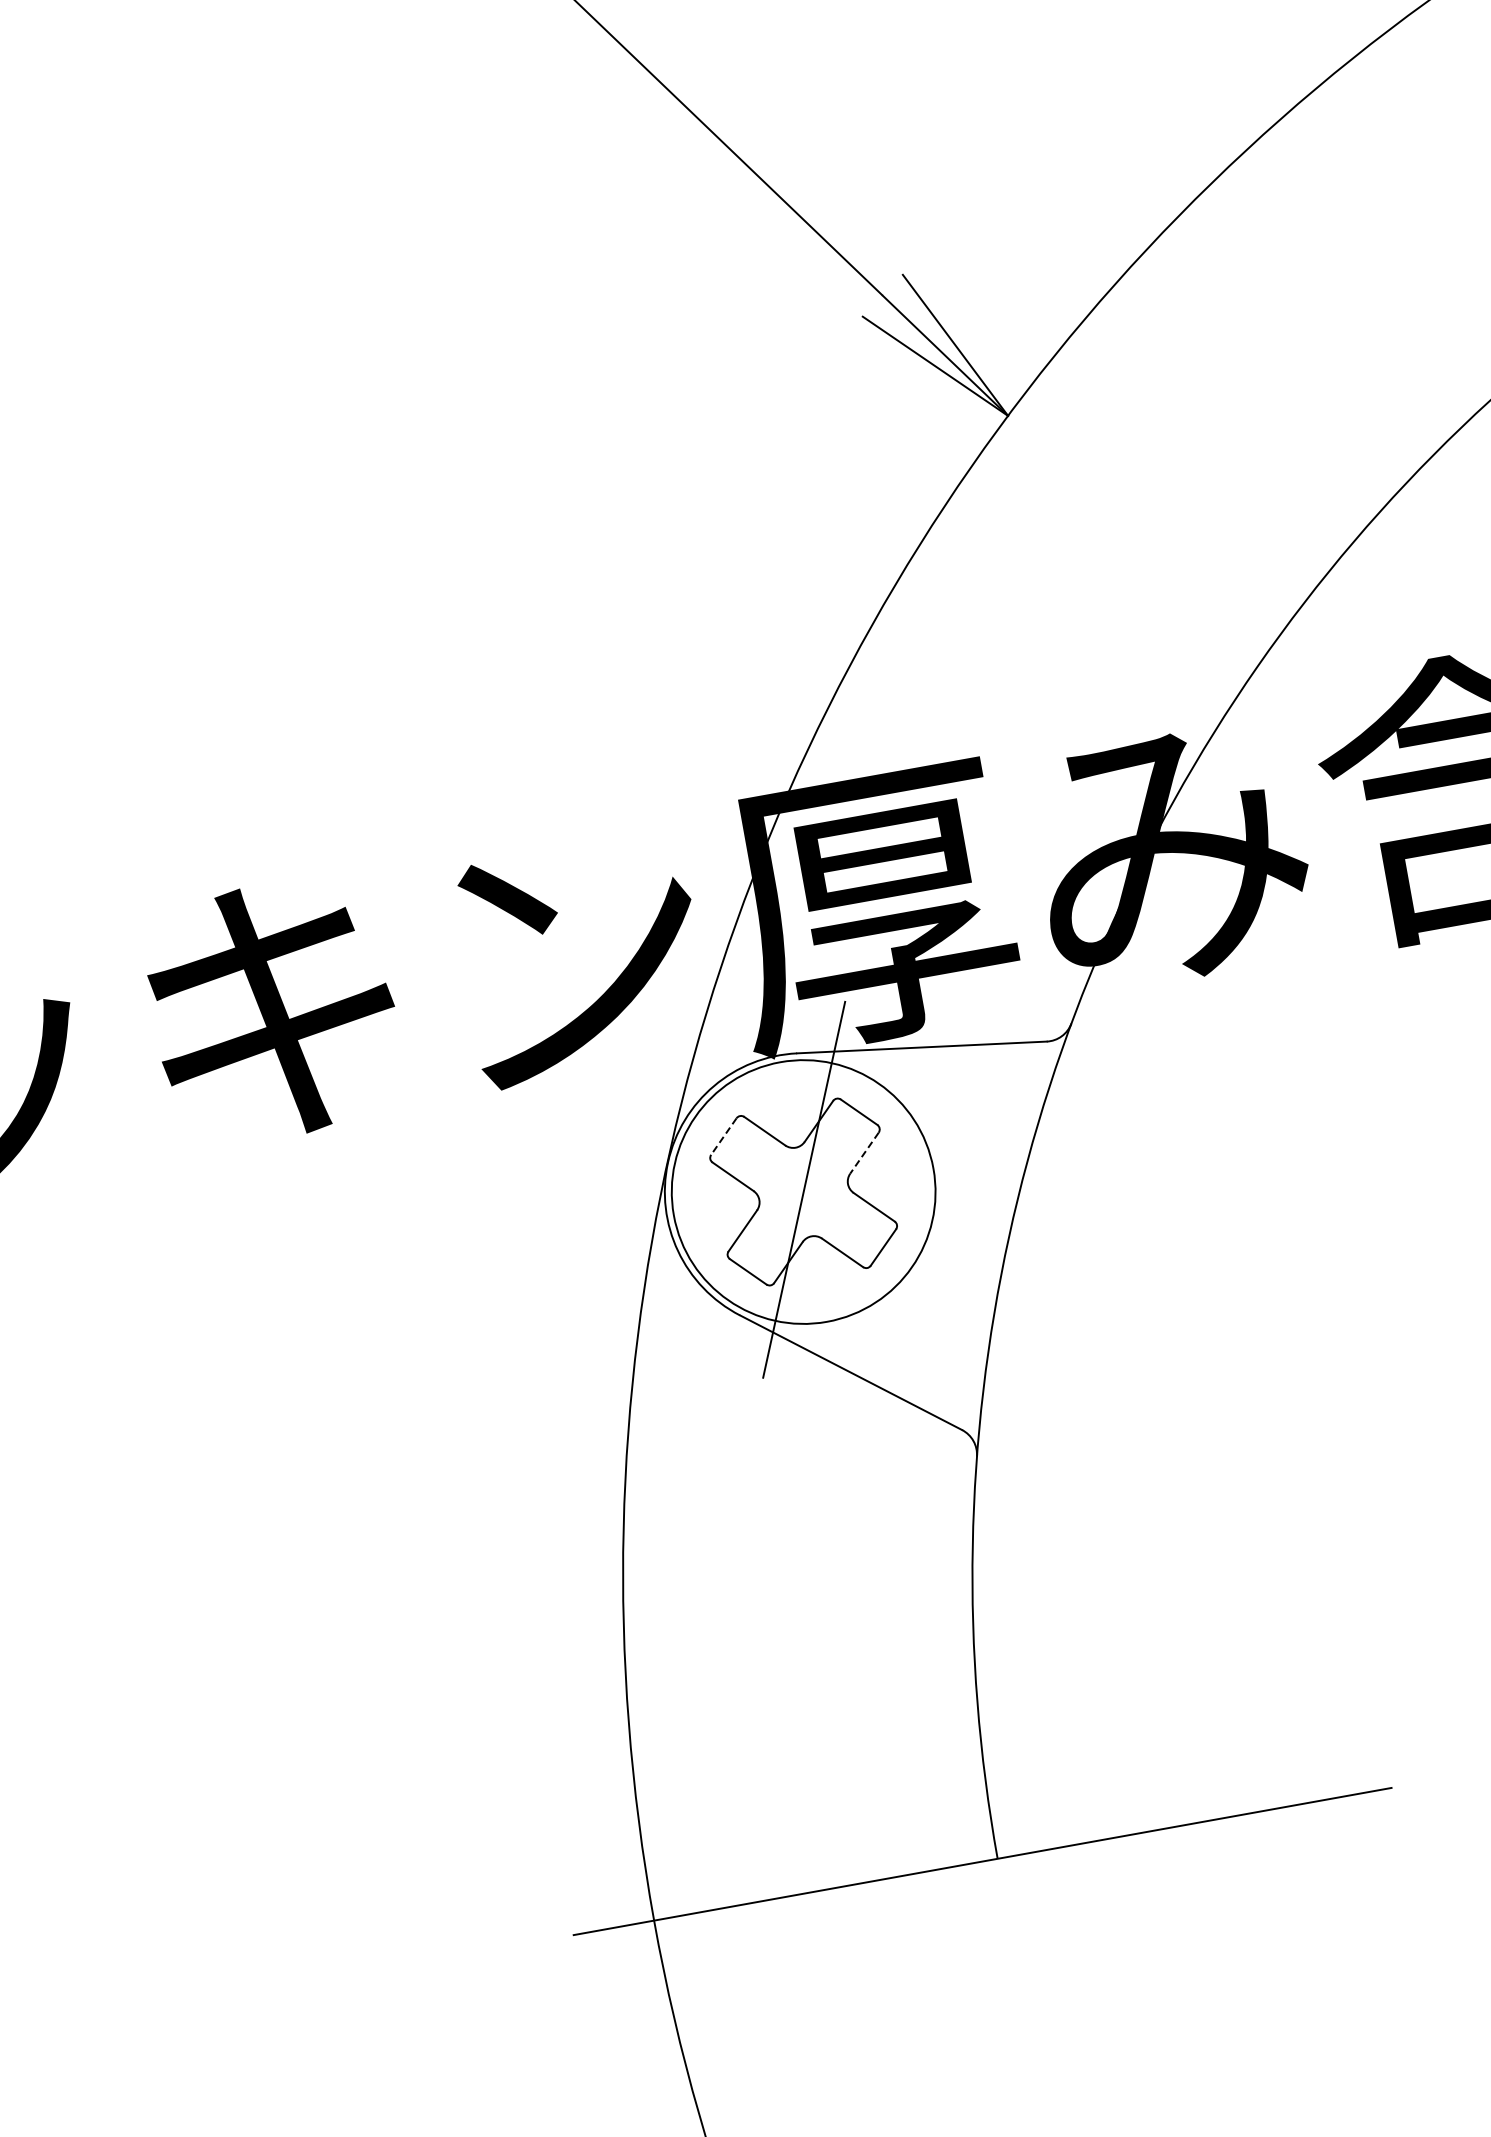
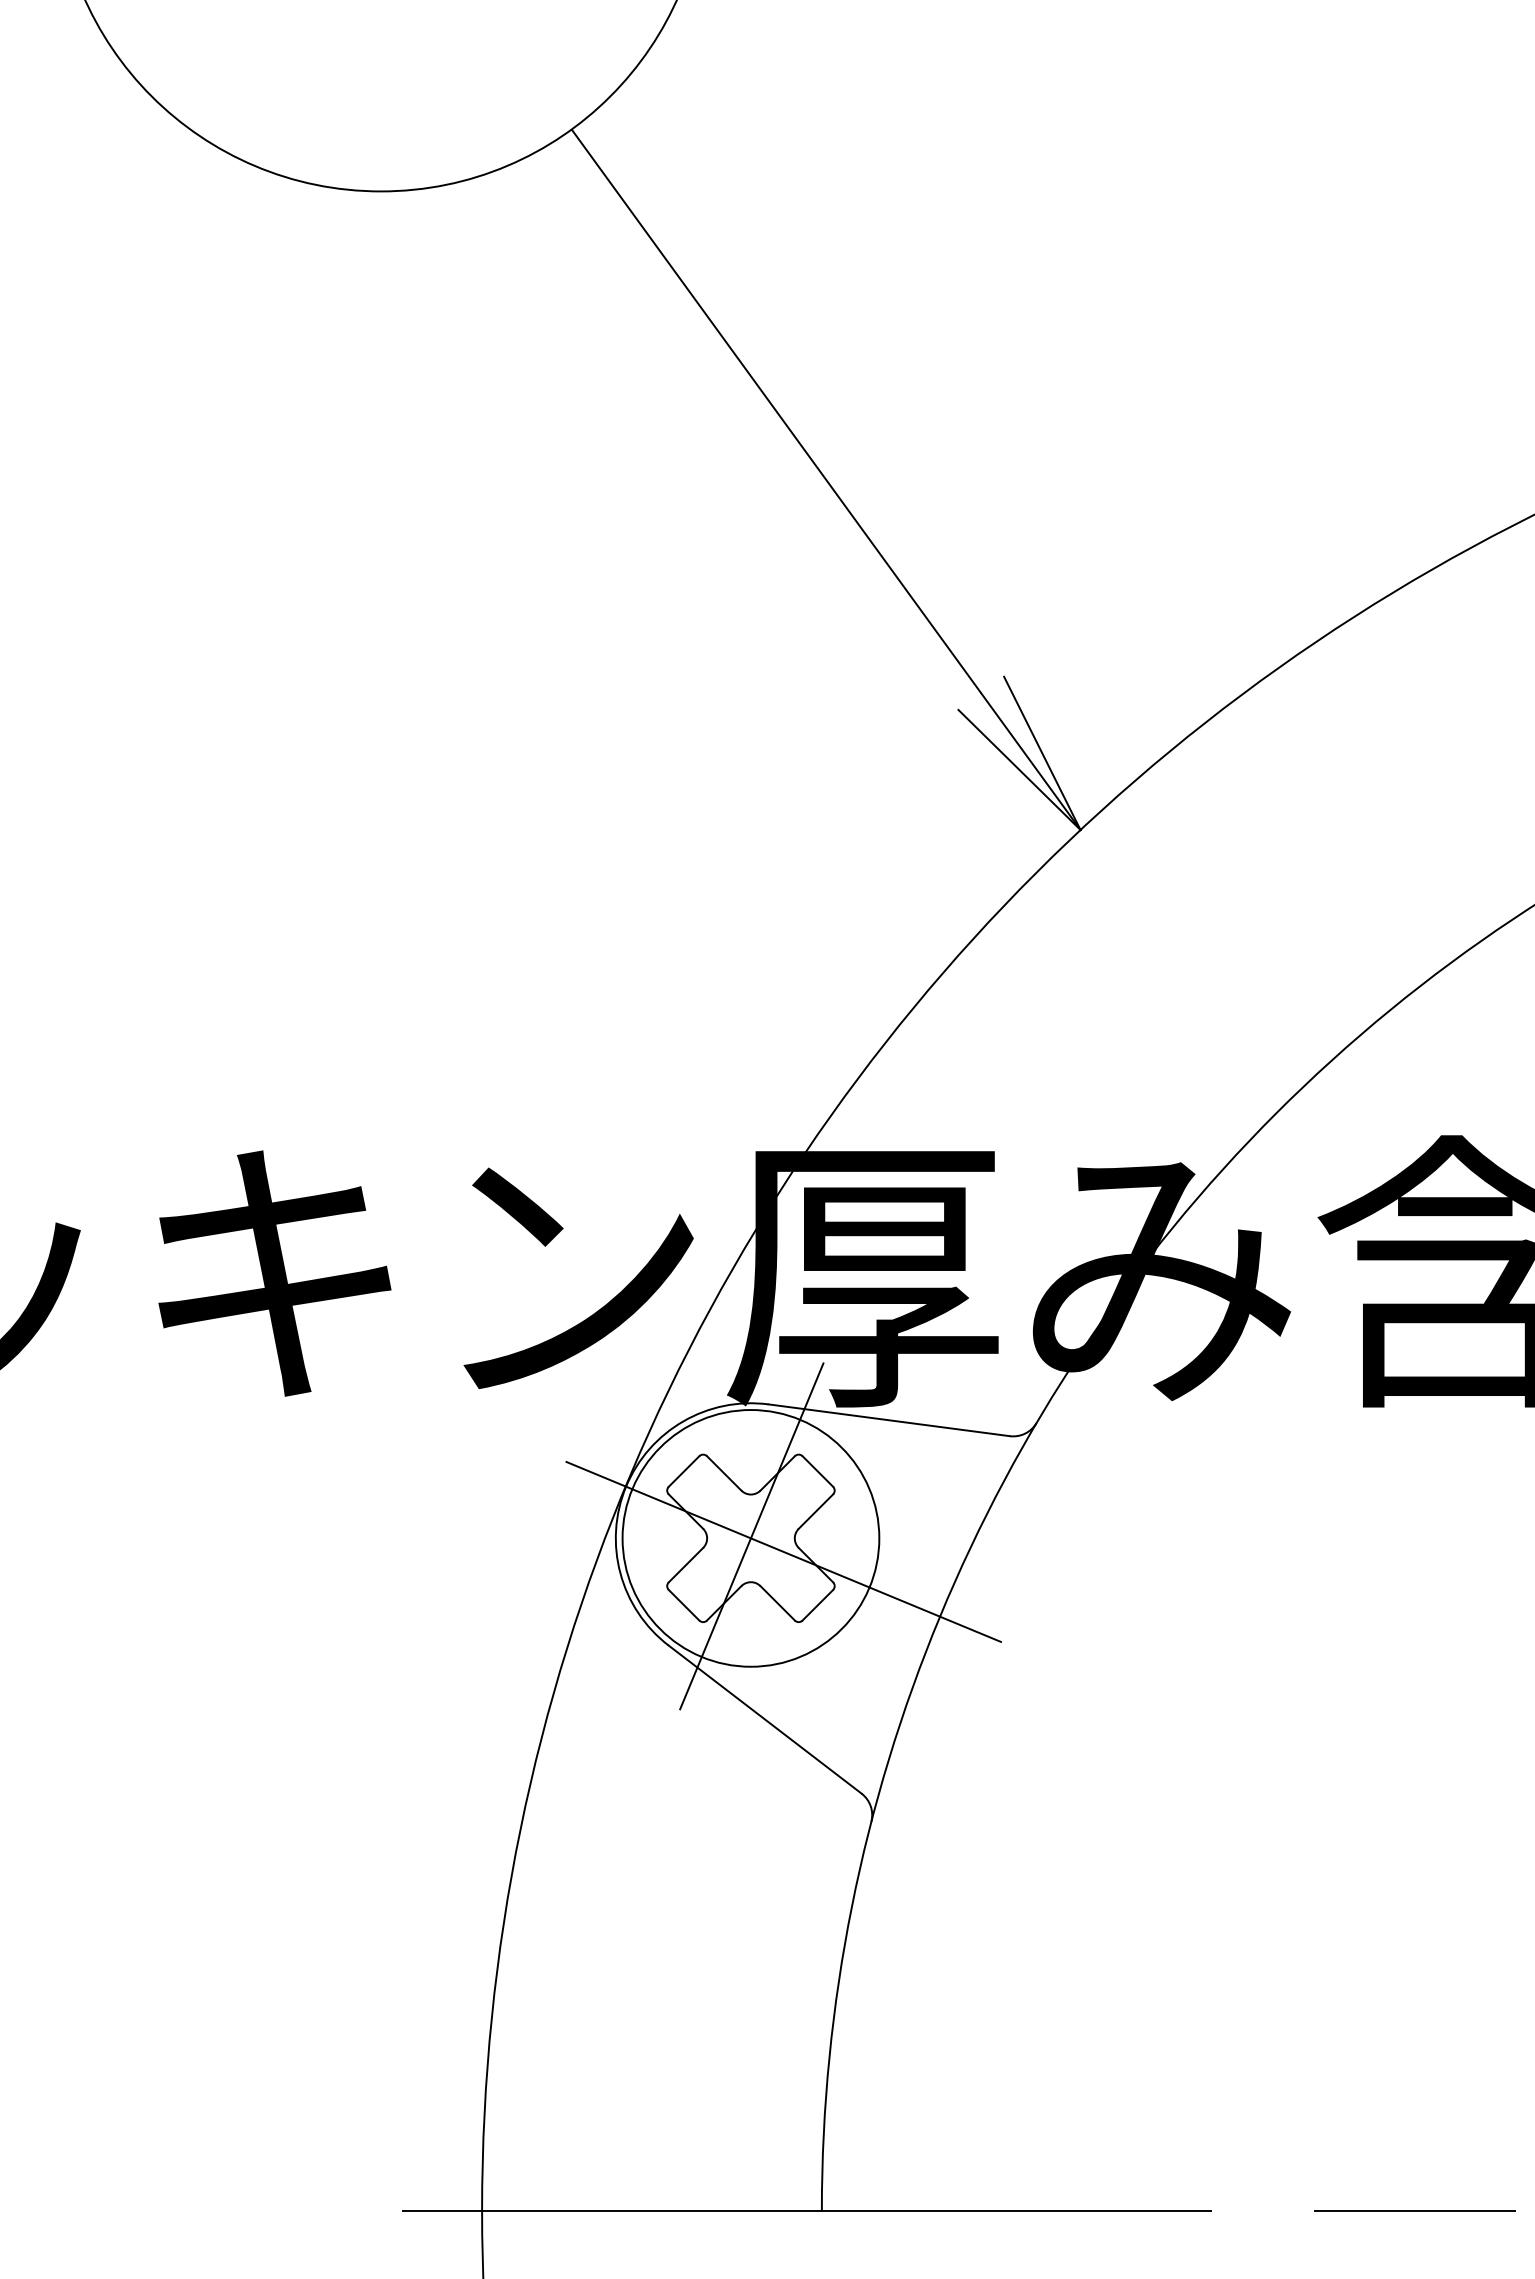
line: (724, 1136) -> (684, 1471), dashed -> solid
line: (864, 1153) -> (815, 1511), dashed -> solid
line: (838, 1199) -> (783, 1551), added

